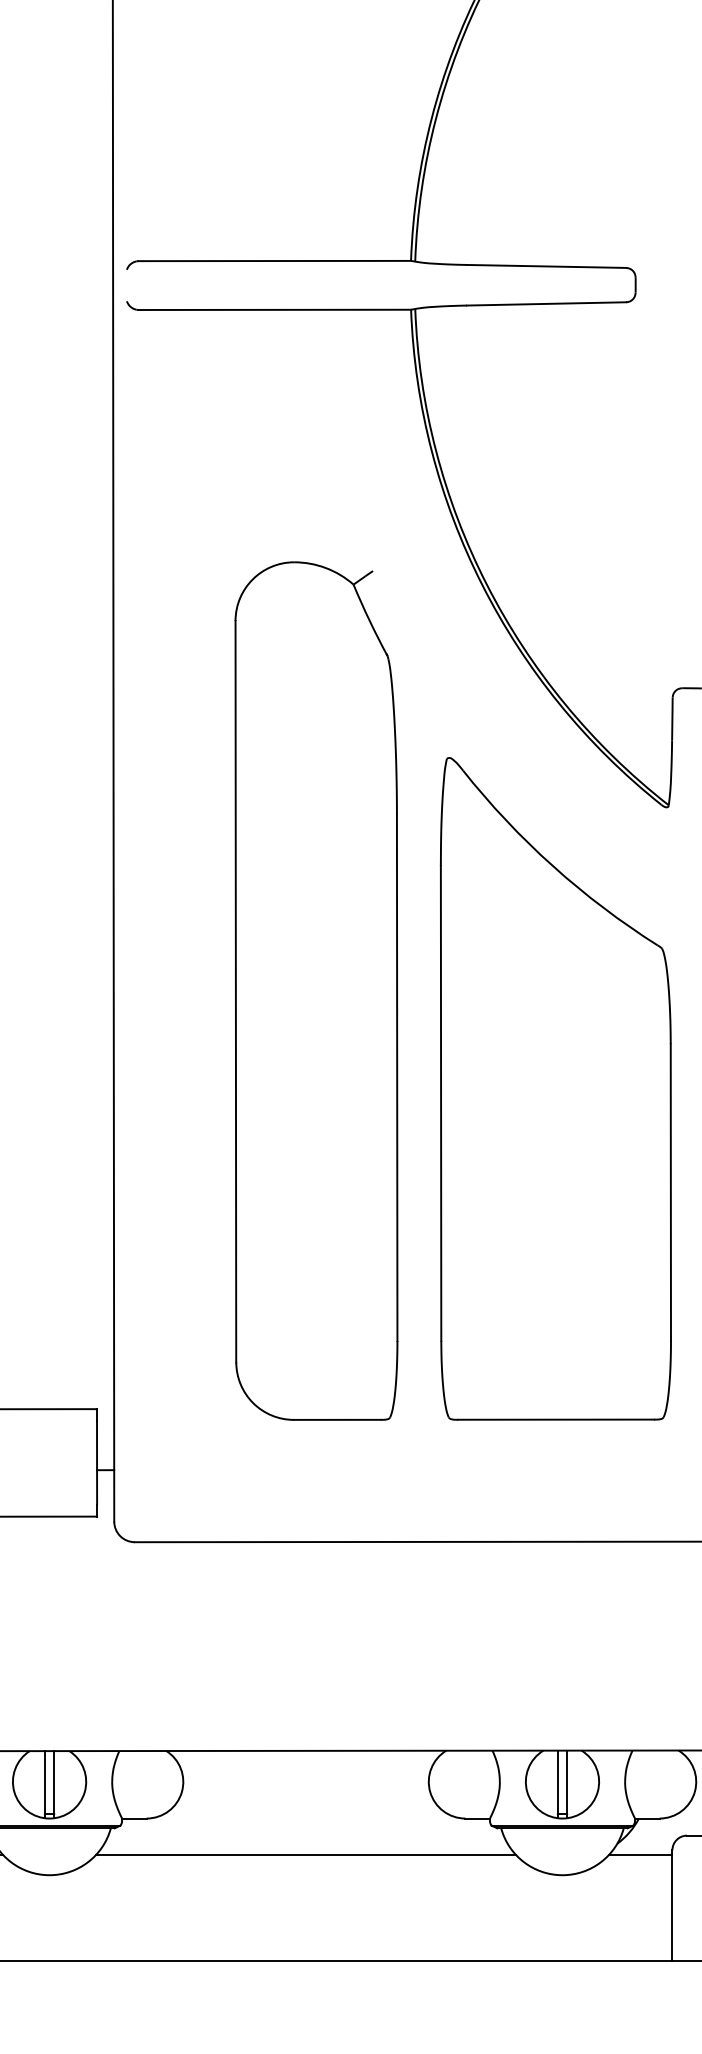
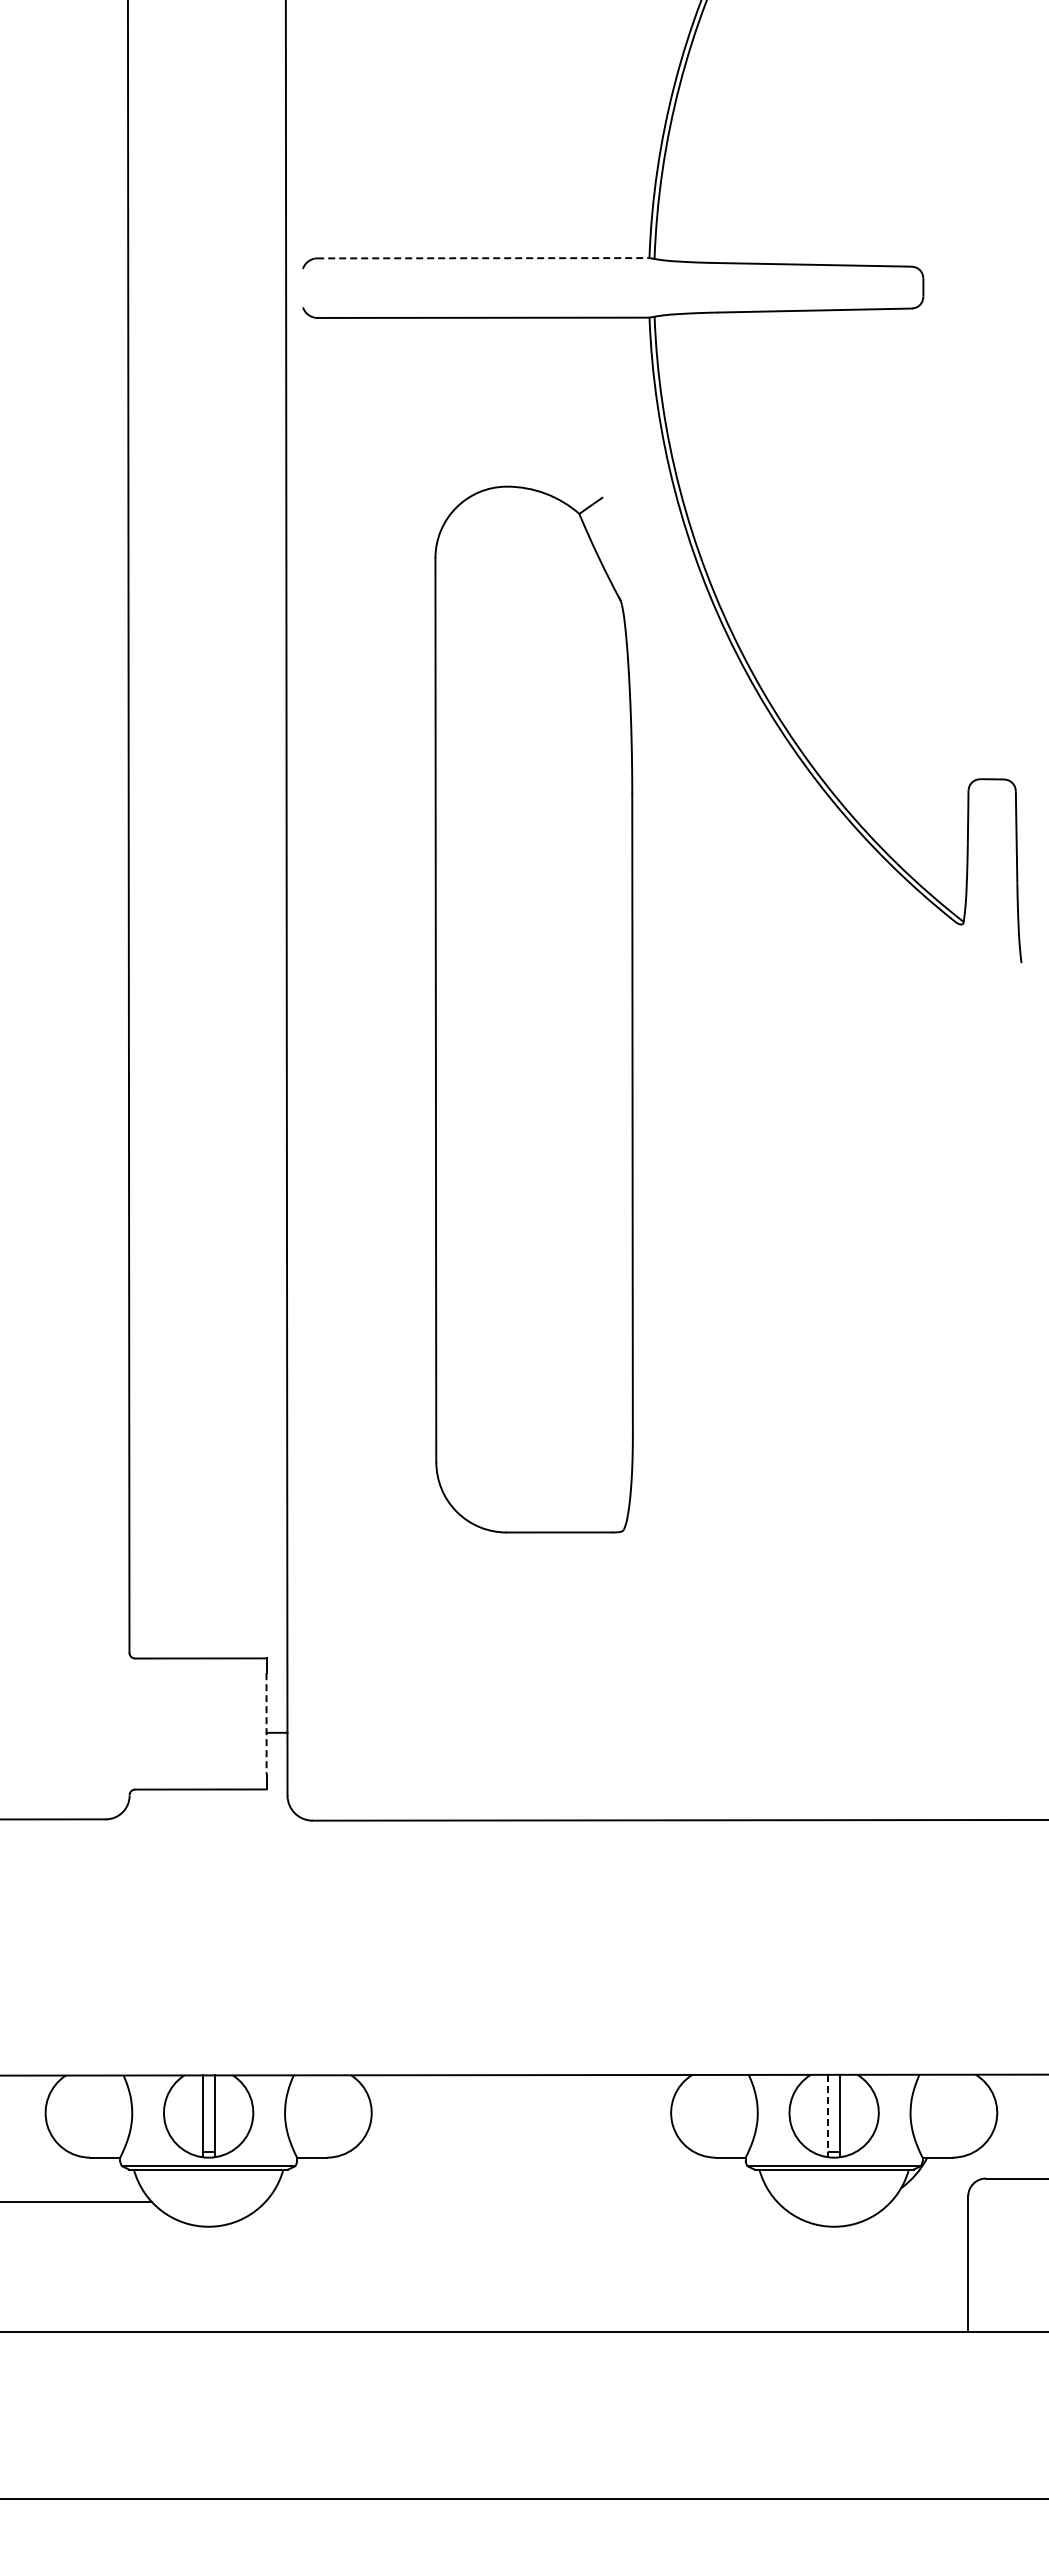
line: (274, 261) -> (483, 258), solid -> dashed
part: (315, 991) -> (533, 1009), moved
part: (555, 1088) -> (825, 1267), removed
line: (97, 1462) -> (266, 1723), solid -> dashed
line: (557, 1783) -> (828, 2115), solid -> dashed
line: (306, 1855) -> (521, 2202), removed
line: (640, 1855) -> (929, 2202), removed

